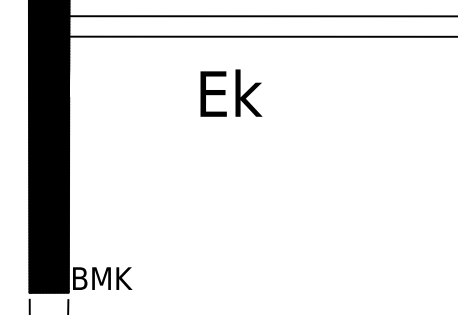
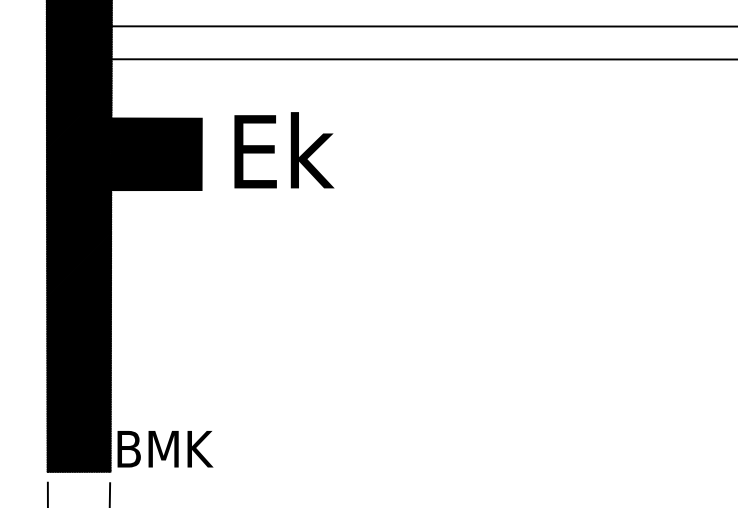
text: (231, 92) -> (284, 149), moved
fill: (96, 95) -> (155, 154), added

